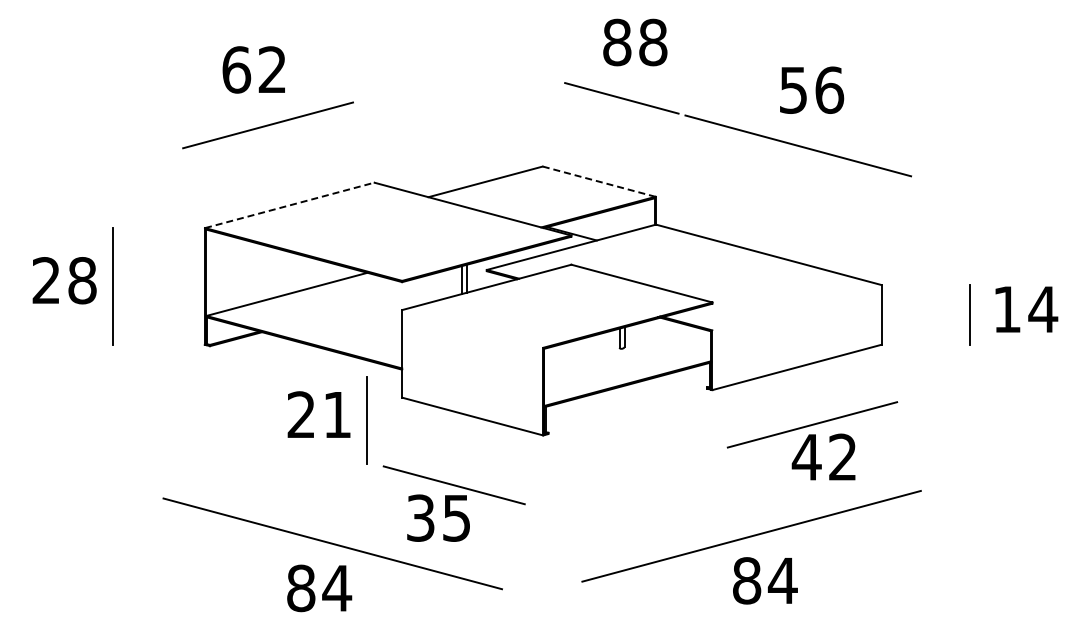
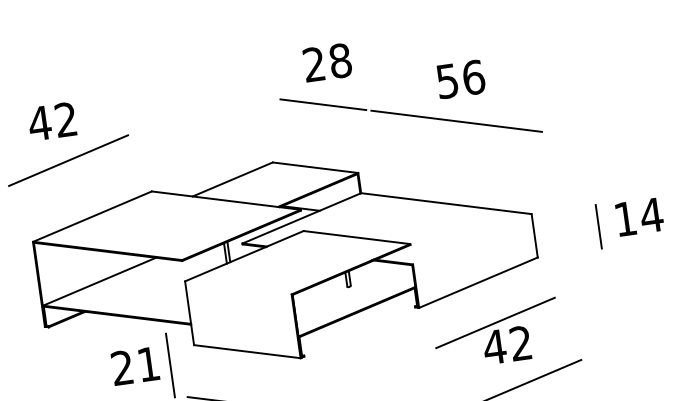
text: (617, 42) -> (314, 64), 88 -> 28
text: (236, 69) -> (39, 123), 62 -> 42
line: (598, 181) -> (314, 167), dashed -> solid
line: (289, 205) -> (92, 216), dashed -> solid

